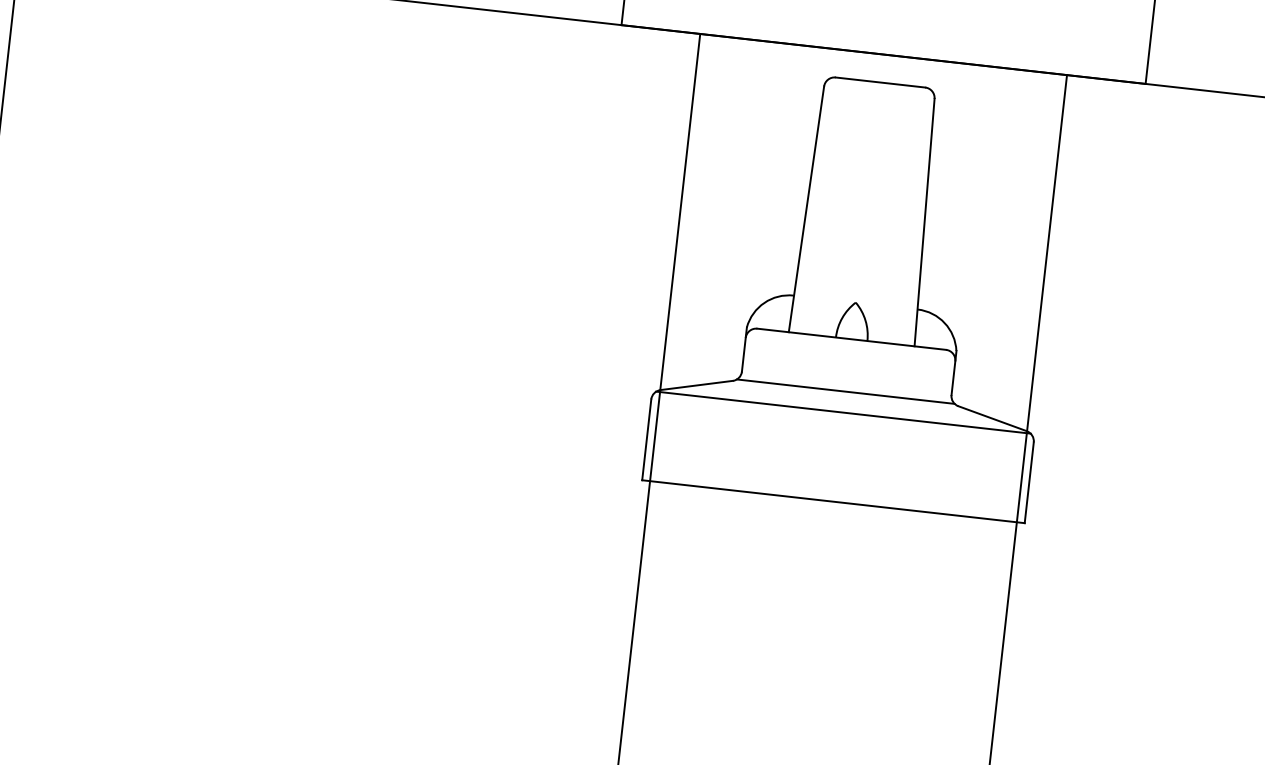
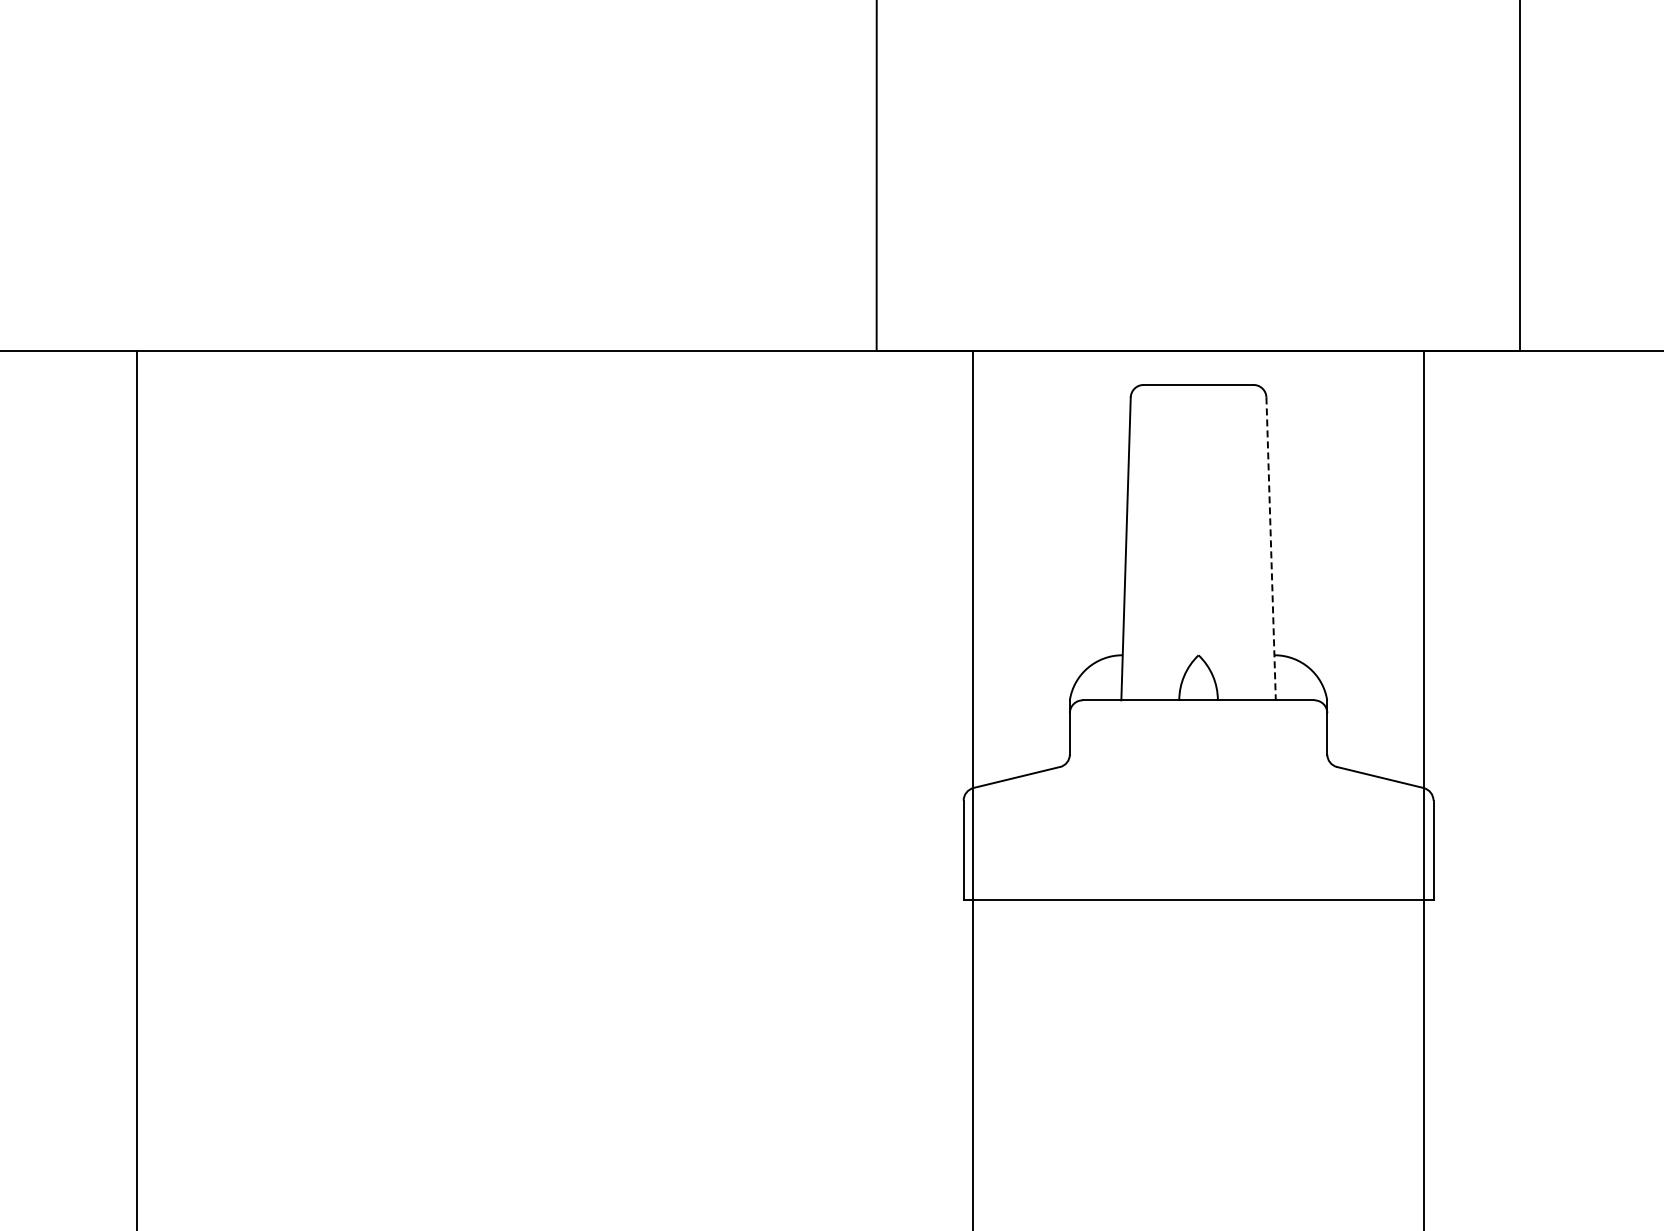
line: (924, 222) -> (1271, 548), solid -> dashed
line: (845, 391) -> (1198, 764), removed
line: (843, 412) -> (1198, 790), removed

